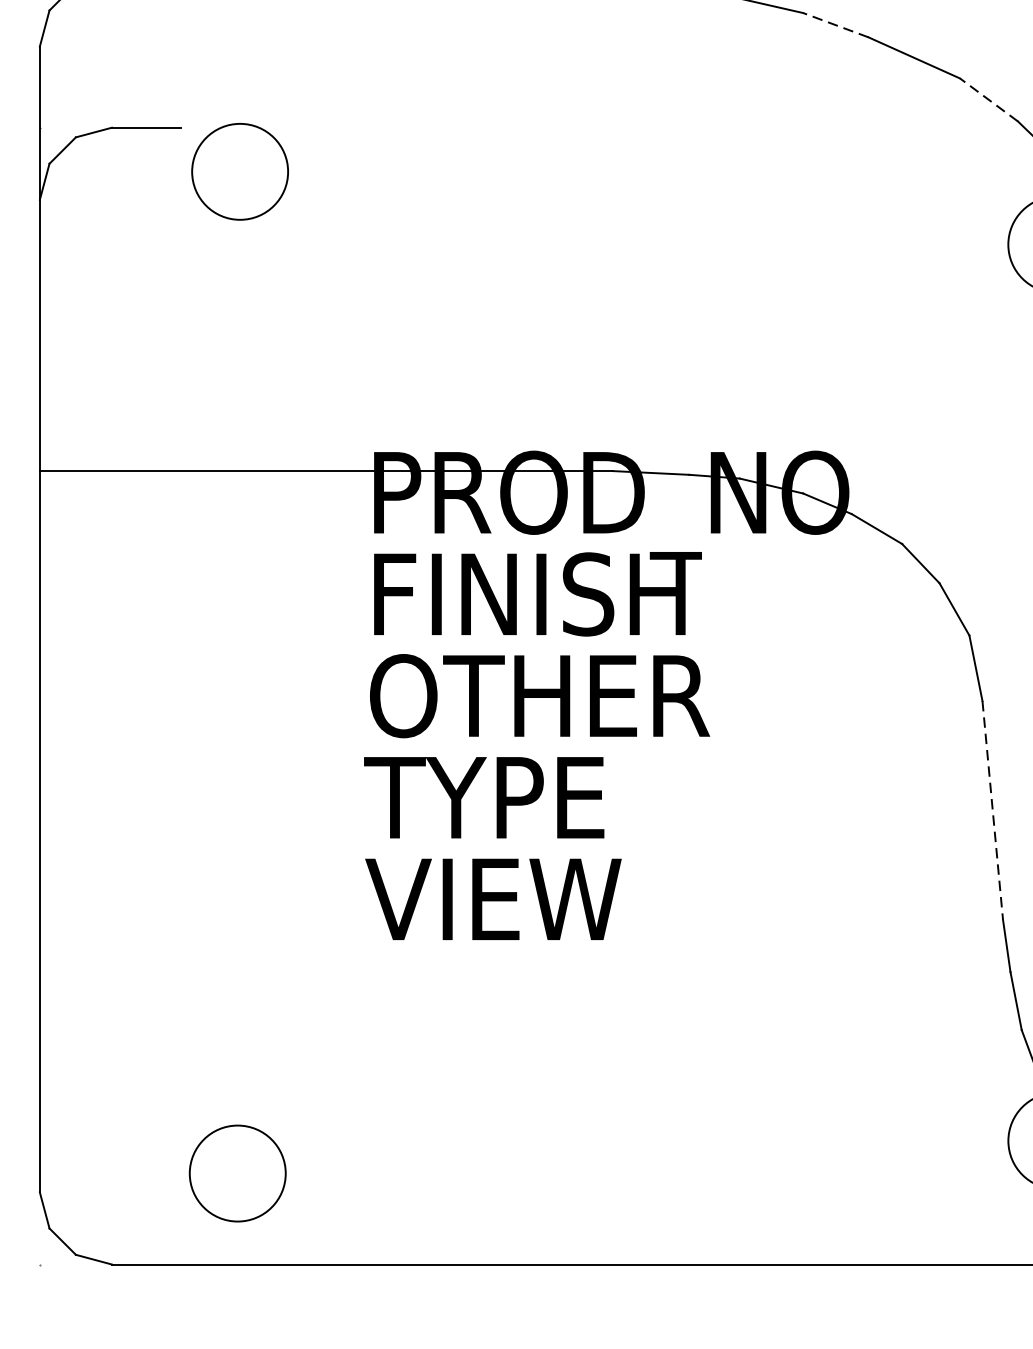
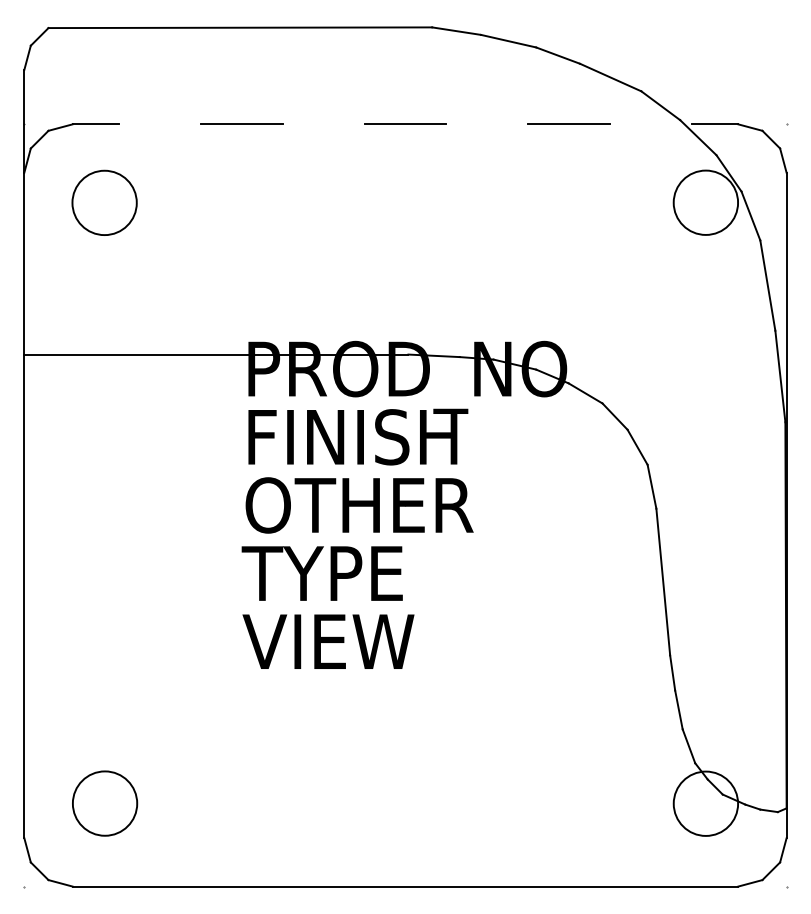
line: (835, 25) -> (557, 55), dashed -> solid
line: (988, 99) -> (660, 105), dashed -> solid
line: (363, 127) -> (241, 124), added
line: (608, 127) -> (405, 124), added
line: (851, 127) -> (568, 124), added
circle: (239, 171) -> (104, 202), moved
line: (993, 811) -> (663, 582), dashed -> solid
circle: (238, 1173) -> (105, 803), moved

